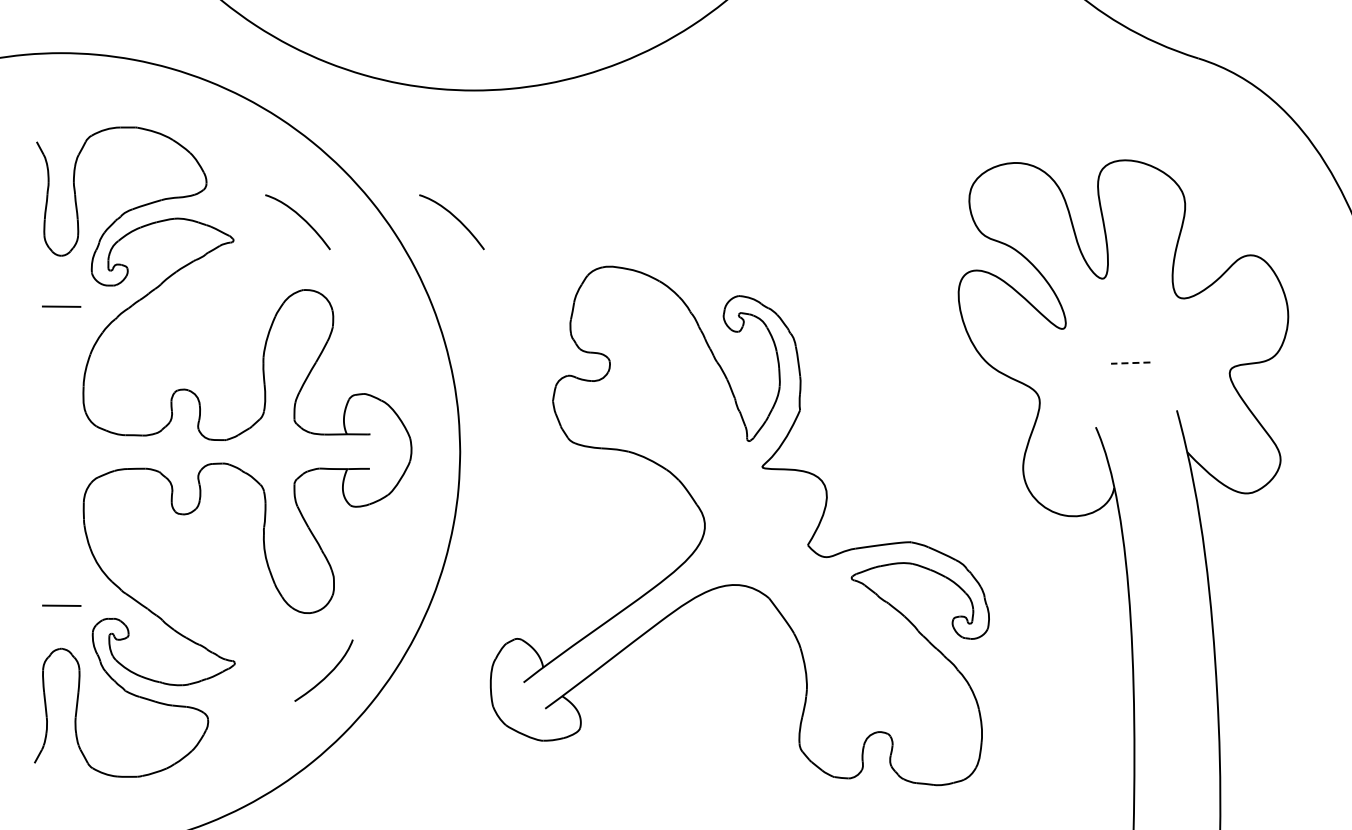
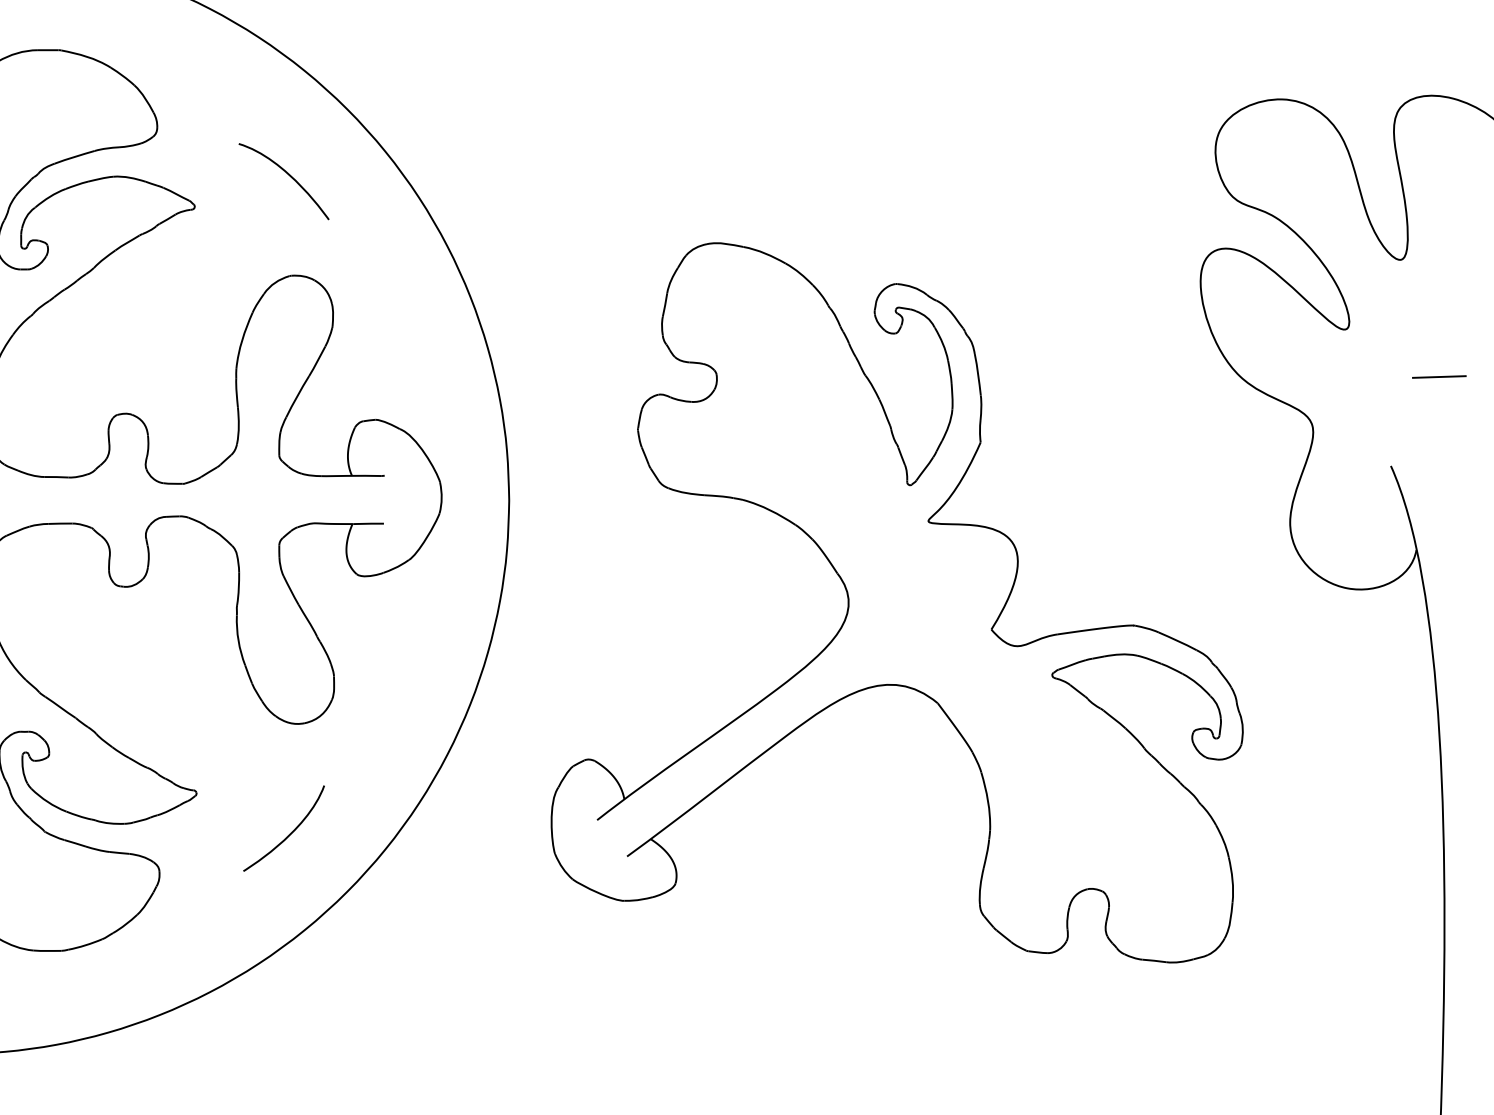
curve: (455, 218) -> (502, 176), removed
line: (1130, 363) -> (1439, 377), dashed -> solid
curve: (327, 674) -> (289, 833), moved

